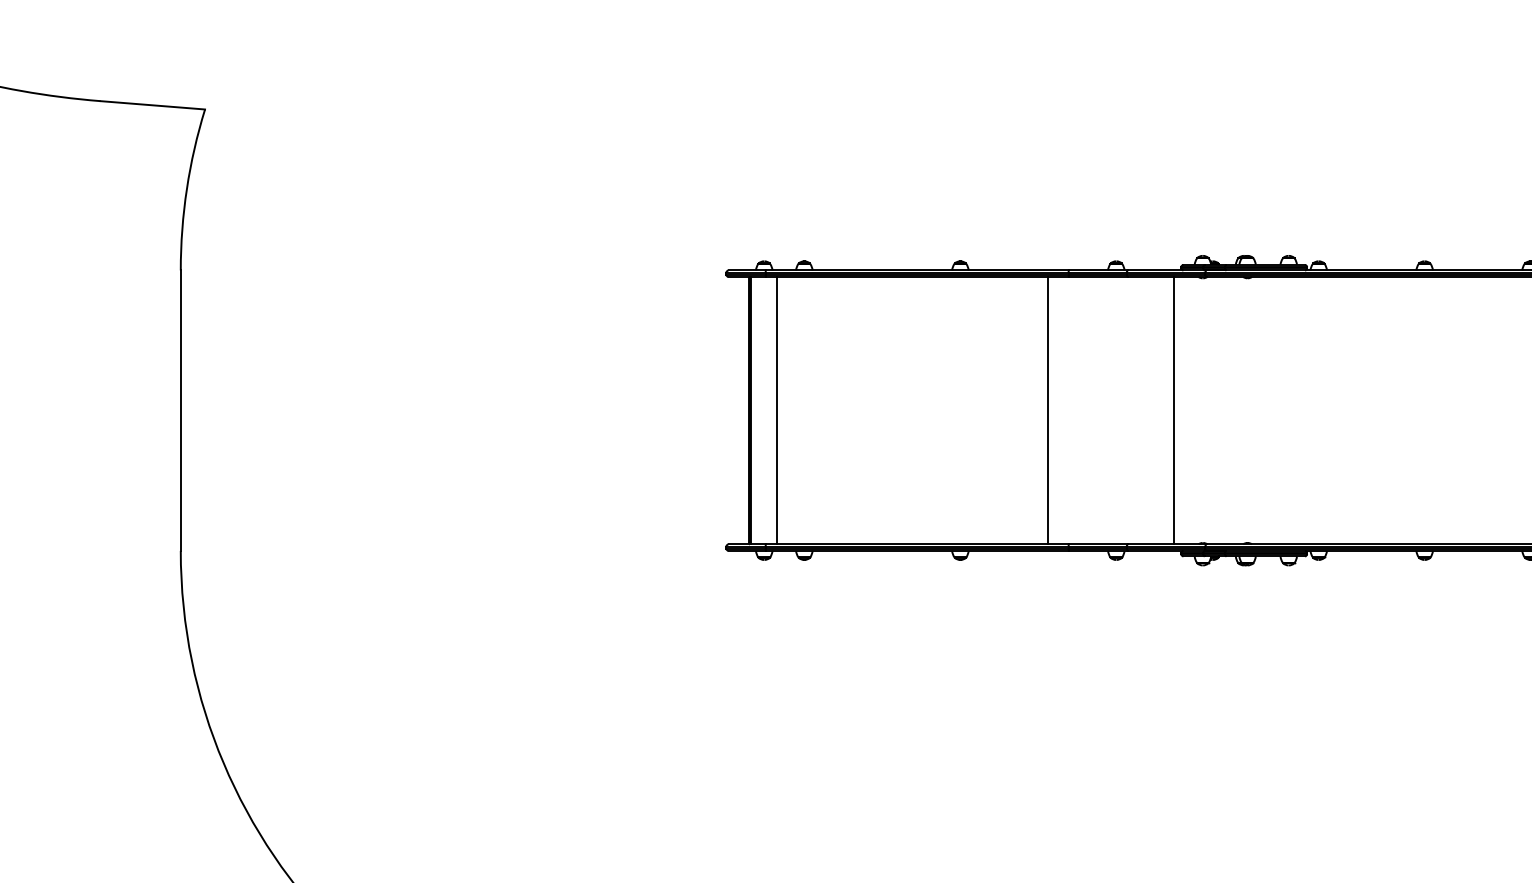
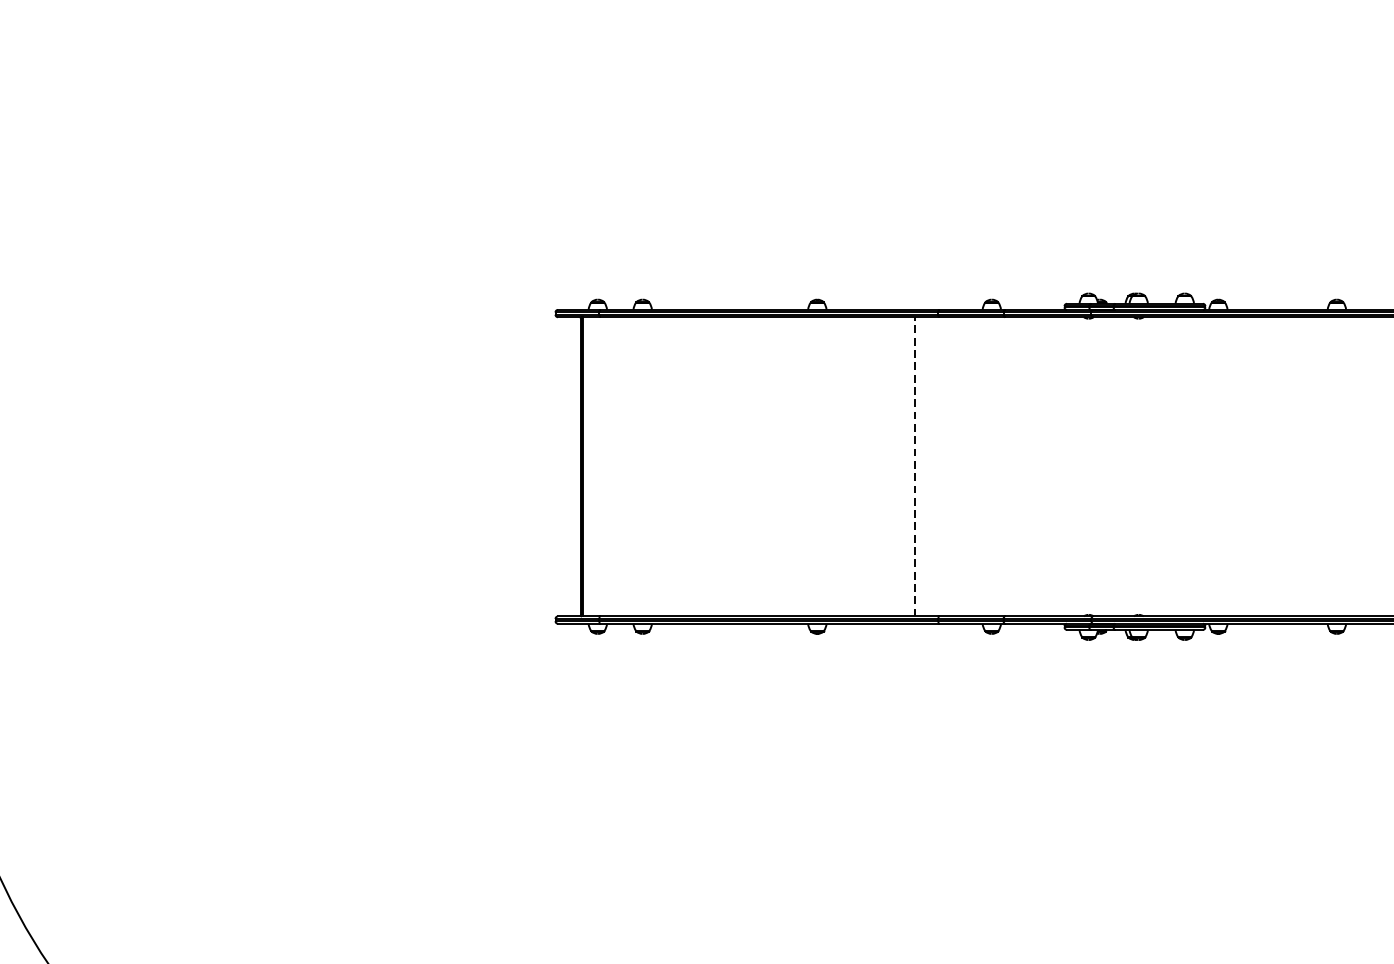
line: (776, 410) -> (611, 466), removed
line: (1047, 410) -> (914, 466), solid -> dashed
line: (1173, 410) -> (1055, 466), removed

